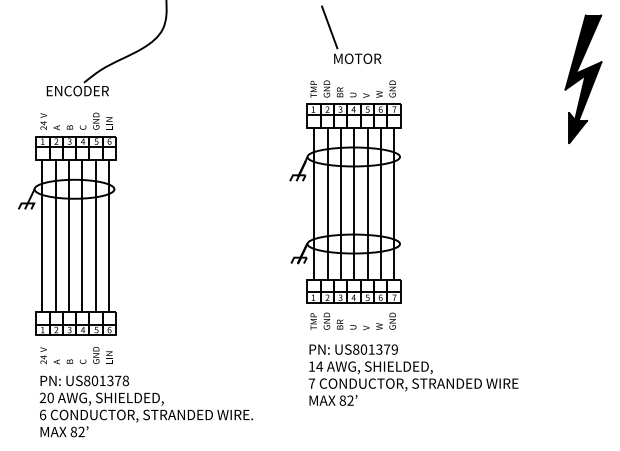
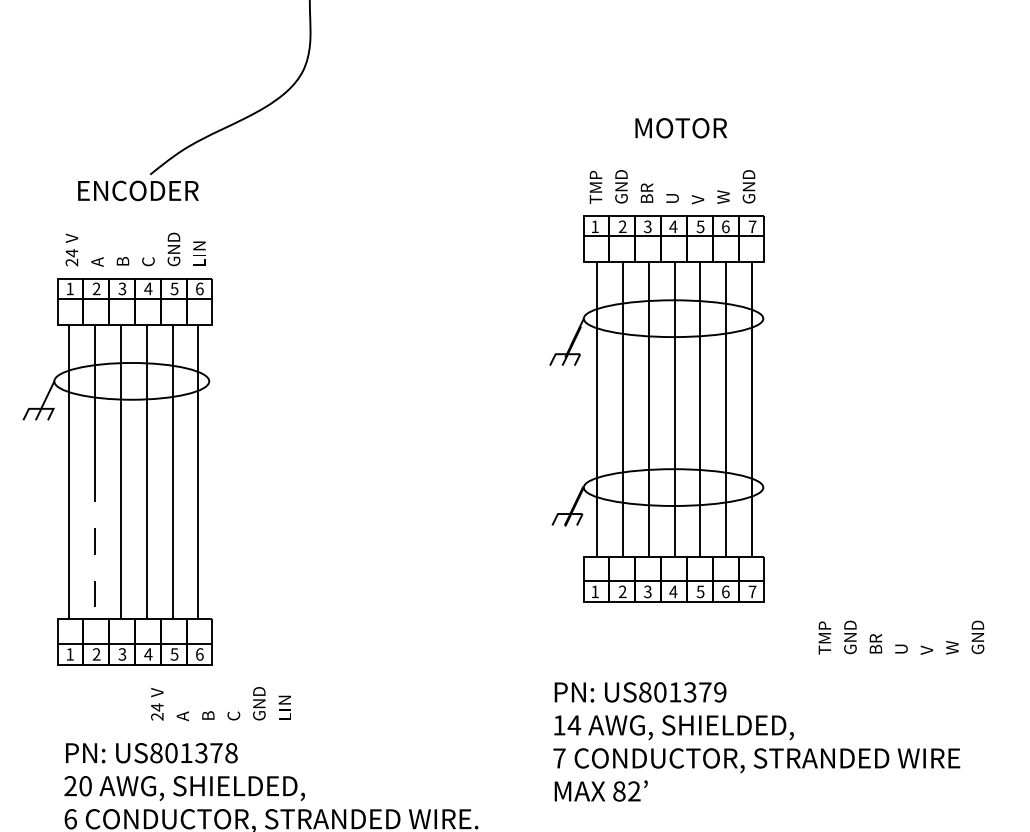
line: (329, 27) -> (626, 67), removed
line: (55, 275) -> (94, 548), solid -> dashed
text: (352, 321) -> (900, 637), moved
text: (76, 355) -> (221, 703), moved
text: (413, 374) -> (756, 740), moved

